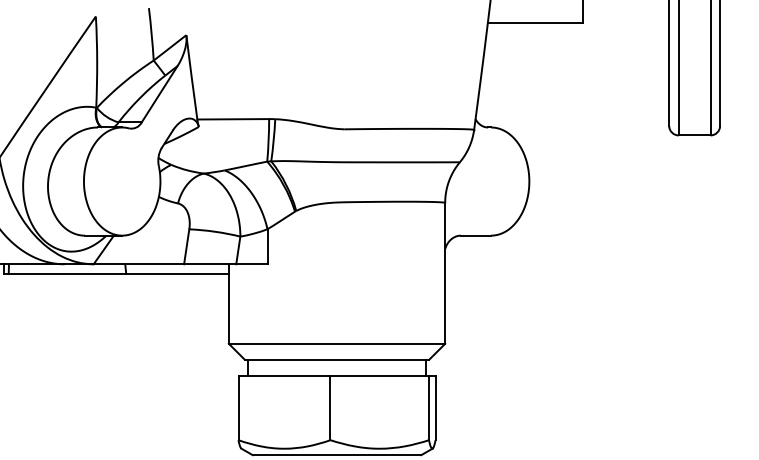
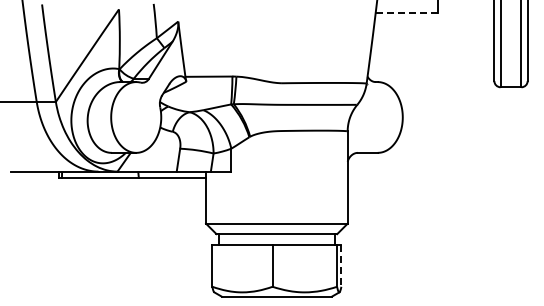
line: (536, 22) -> (407, 13), solid -> dashed
line: (435, 409) -> (341, 266), solid -> dashed

